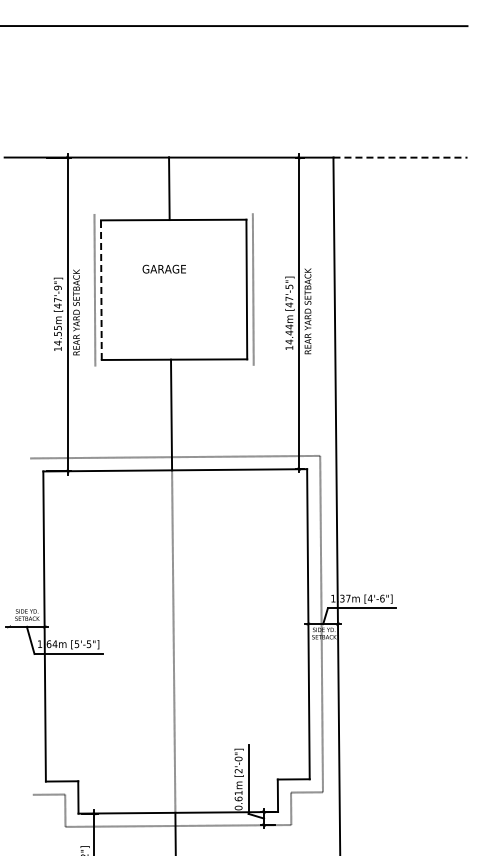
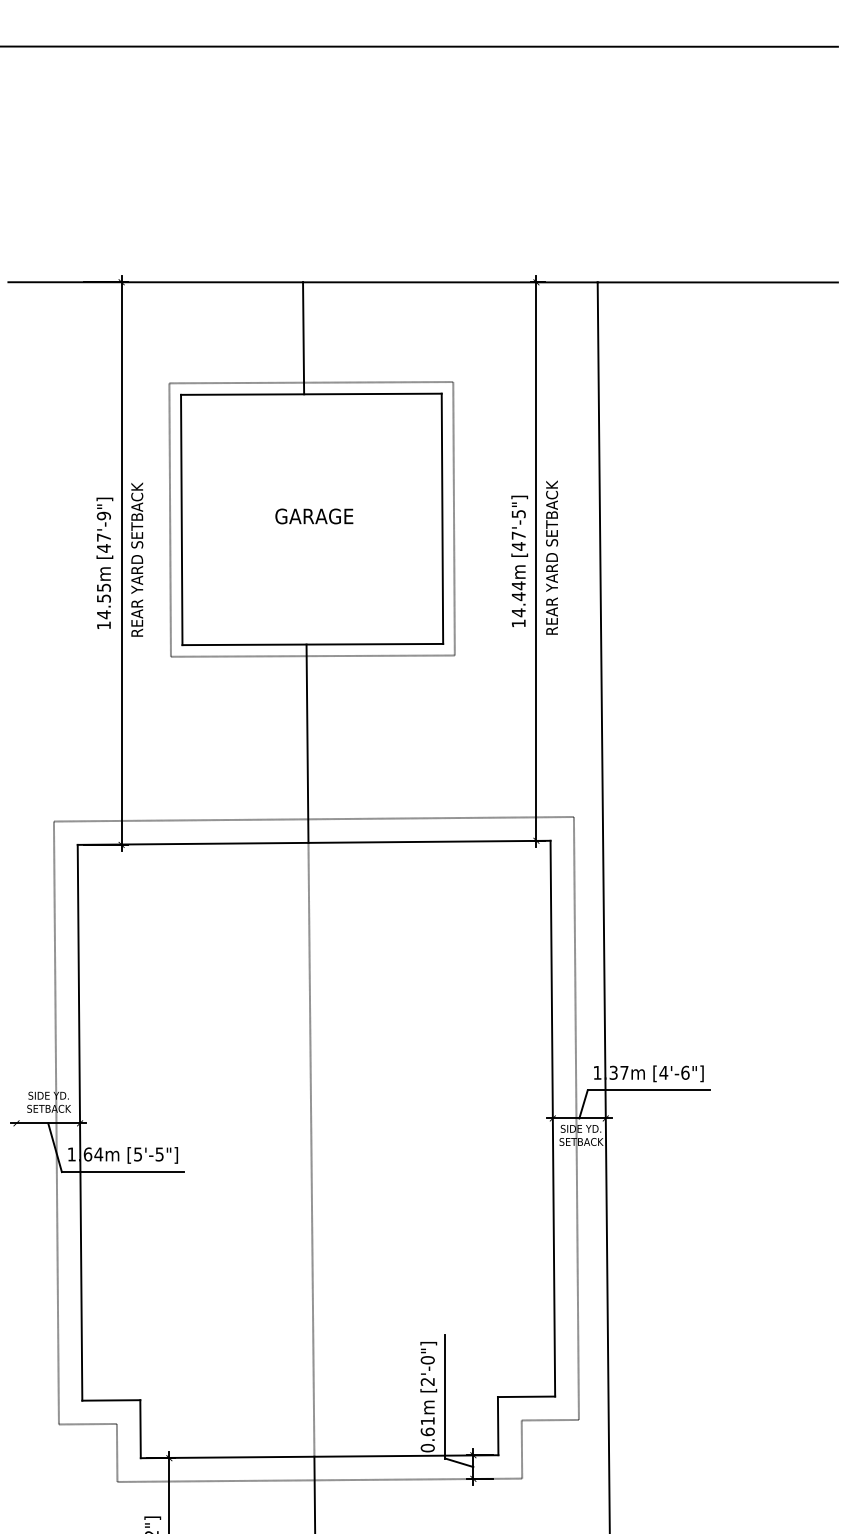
line: (400, 157) -> (717, 282), dashed -> solid
line: (173, 213) -> (311, 382), added
text: (163, 268) -> (312, 515), moved
line: (101, 290) -> (181, 520), dashed -> solid
line: (174, 365) -> (312, 654), added
line: (31, 626) -> (56, 1122), added

